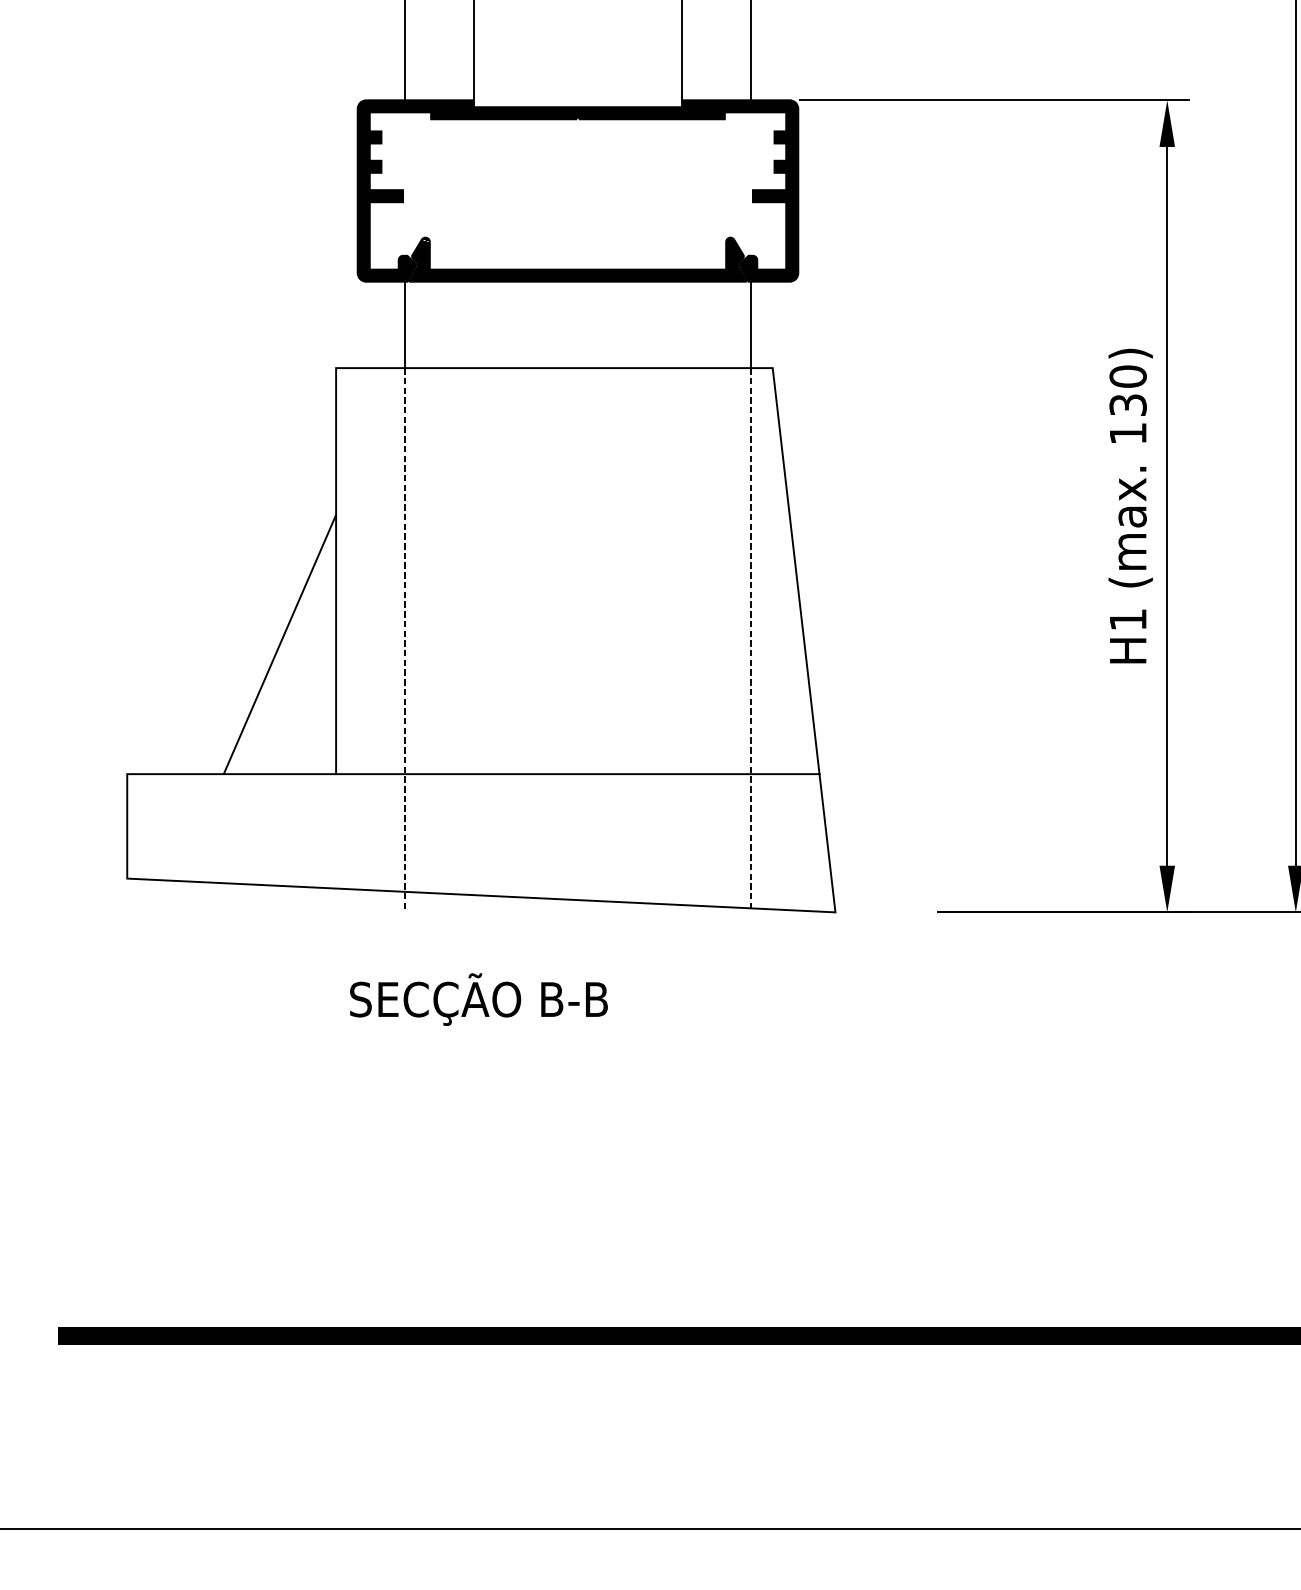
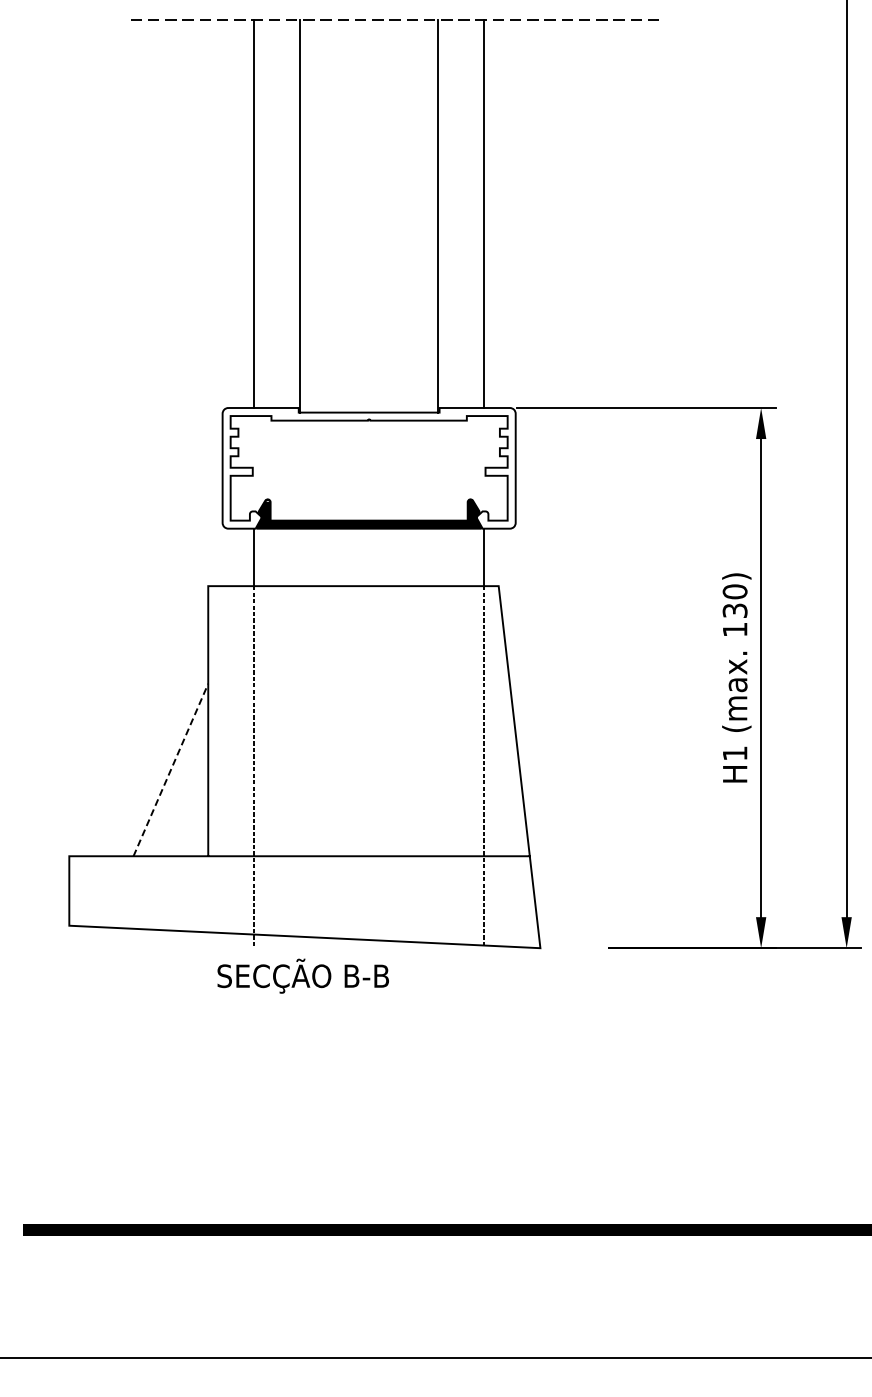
fill: (577, 191) -> (368, 468), removed
line: (279, 645) -> (170, 770), solid -> dashed
text: (477, 998) -> (302, 975), moved

